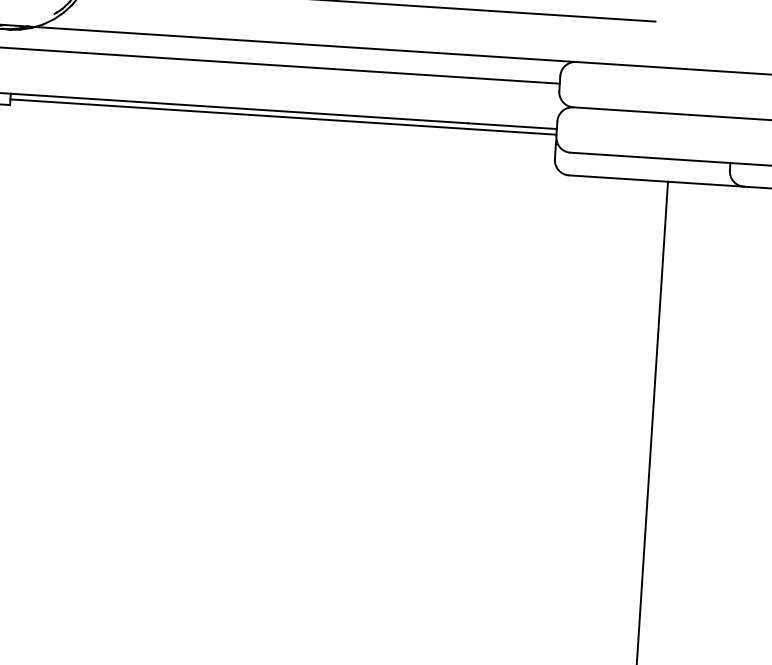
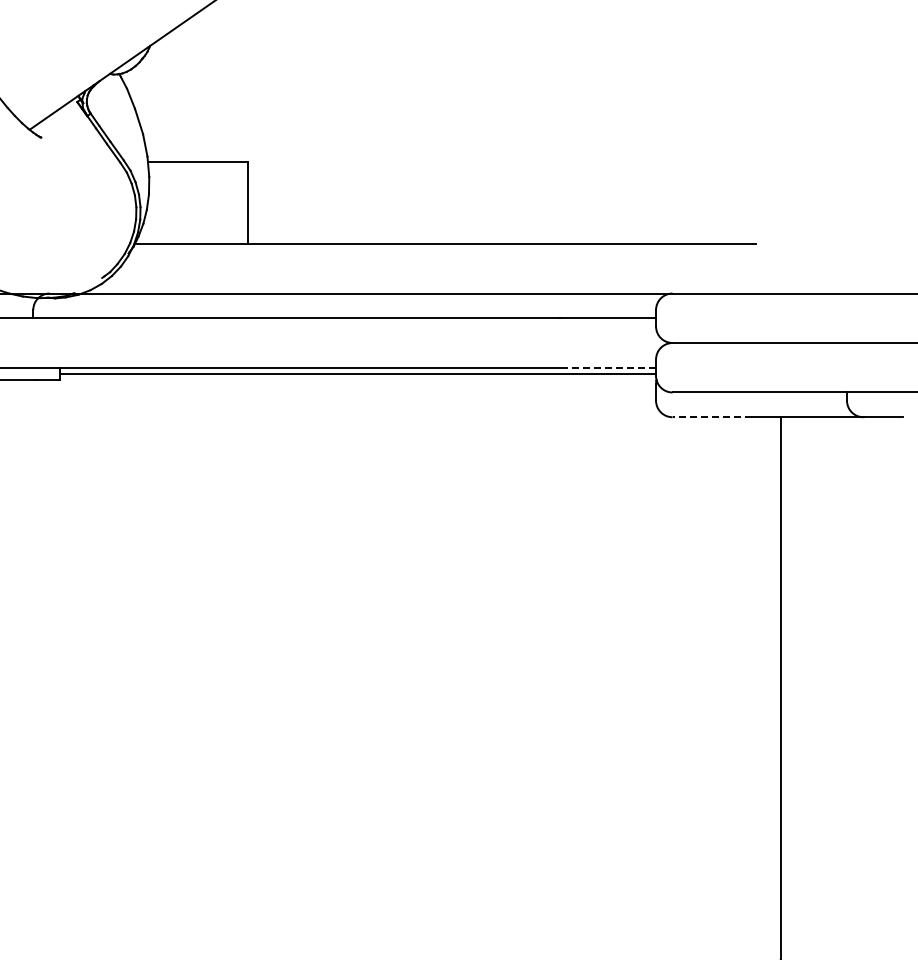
line: (512, 125) -> (607, 367), solid -> dashed
line: (605, 177) -> (712, 417), solid -> dashed

